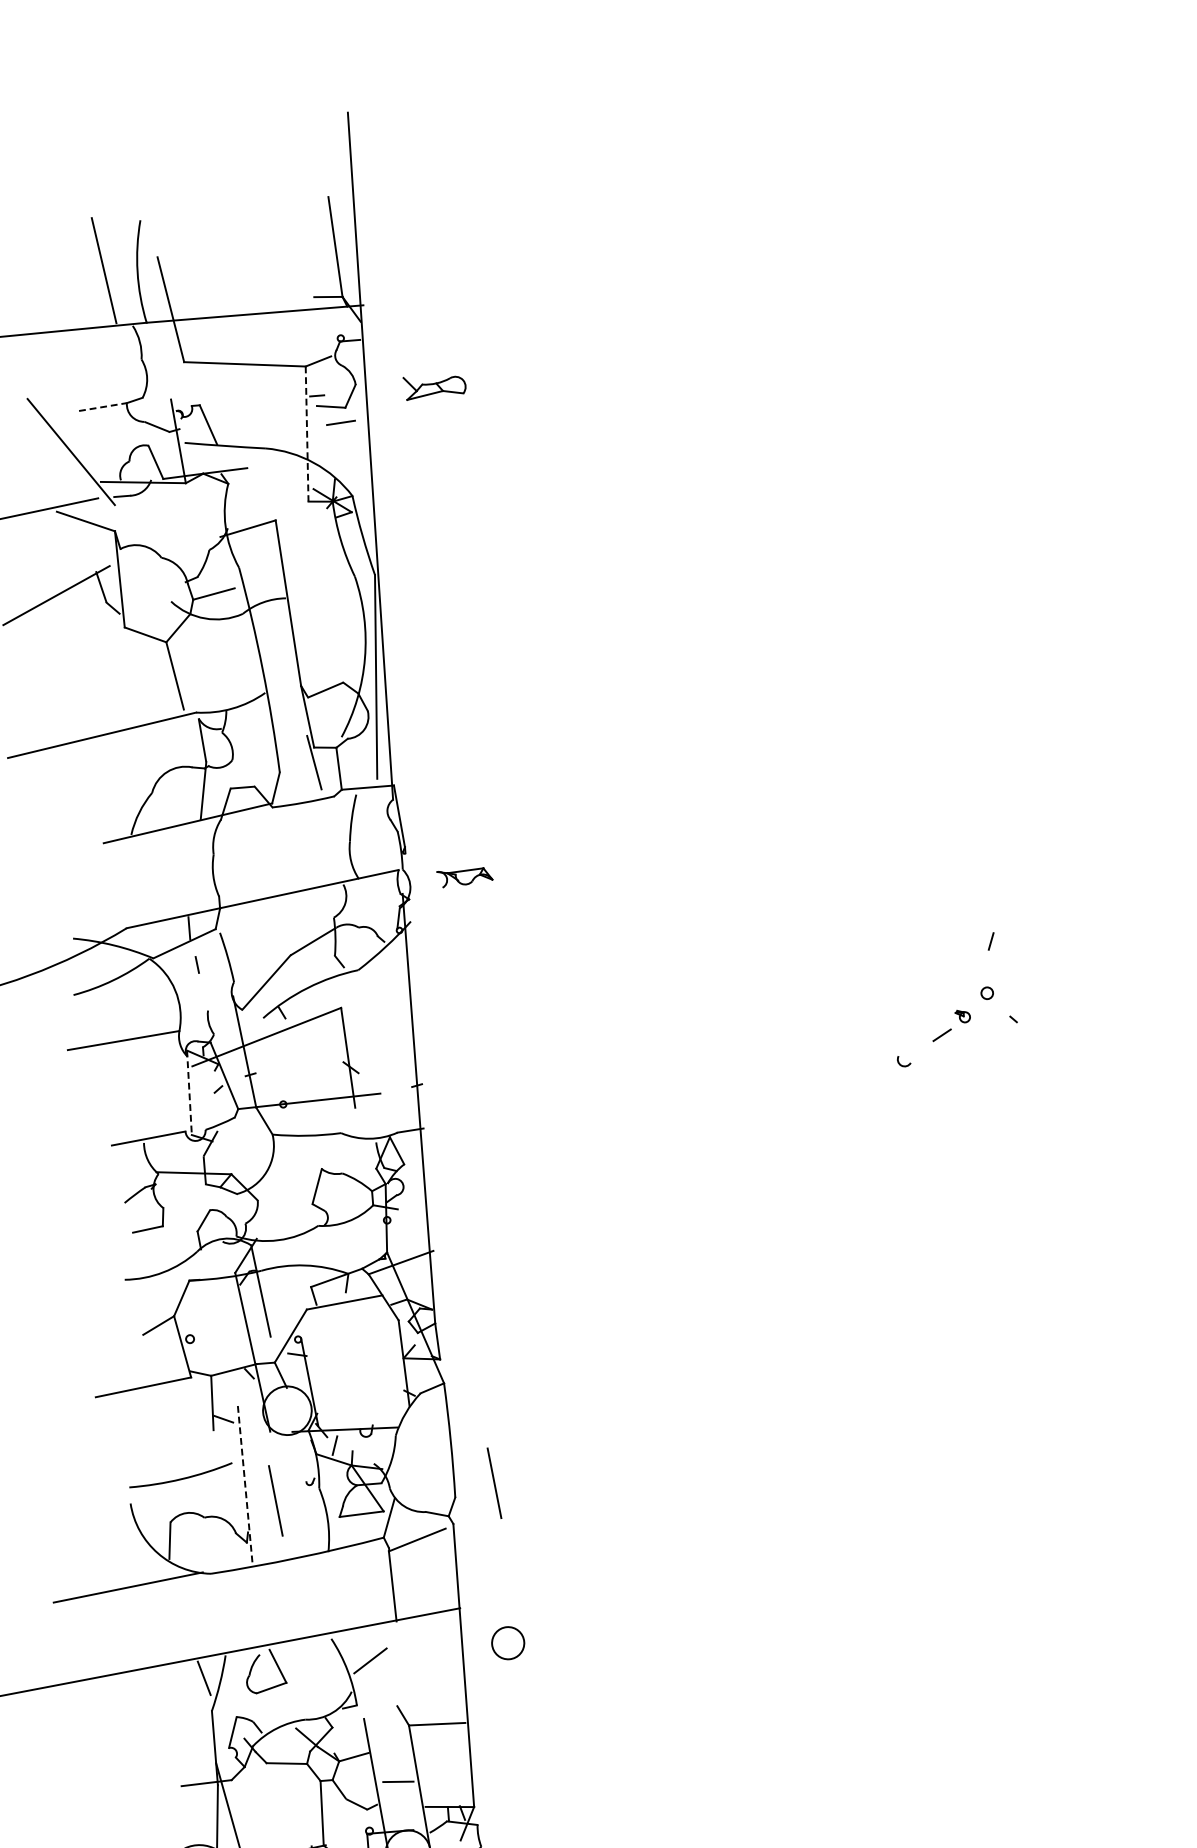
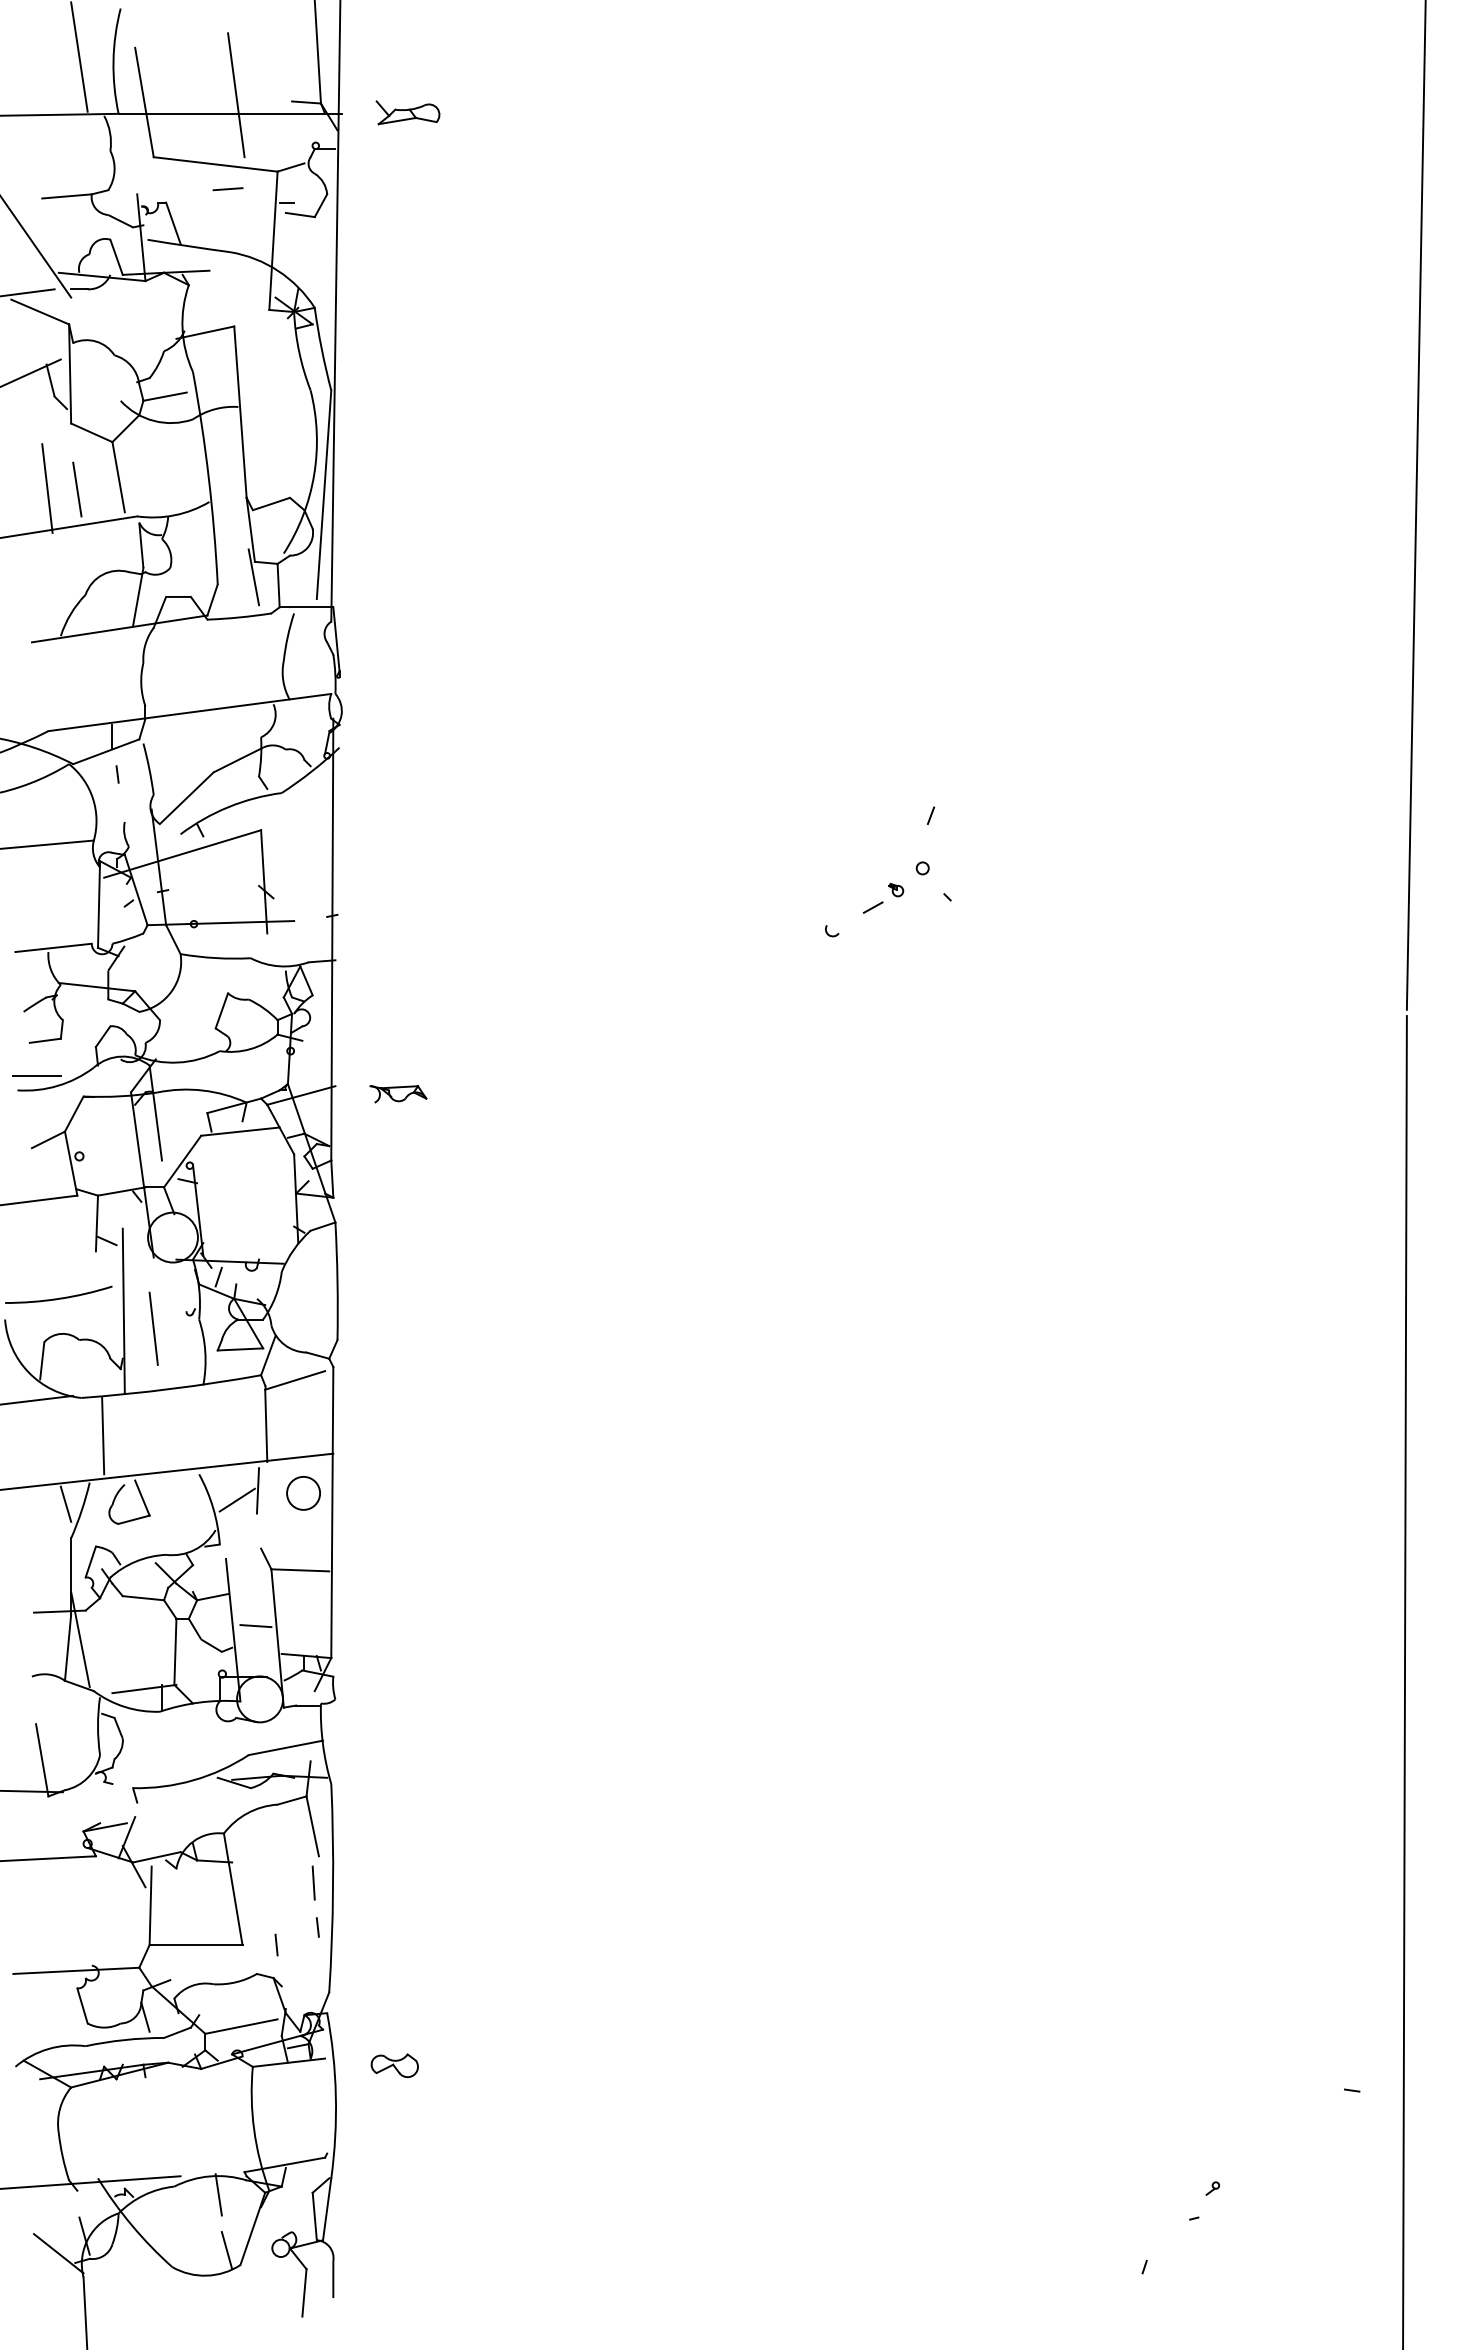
line: (259, 295) -> (236, 95), added
part: (434, 386) -> (407, 112), moved
line: (103, 407) -> (67, 196), dashed -> solid
line: (340, 423) -> (227, 189), moved
line: (307, 434) -> (273, 241), dashed -> solid
line: (136, 691) -> (77, 489), added
line: (106, 692) -> (47, 488), added
part: (465, 877) -> (398, 1094), moved
line: (189, 1093) -> (99, 905), dashed -> solid
line: (142, 1263) -> (36, 1075), added
line: (494, 1483) -> (378, 1328), removed
line: (245, 1486) -> (123, 1311), dashed -> solid
line: (235, 1608) -> (103, 1435), added
circle: (508, 1643) -> (303, 1493), moved
line: (389, 1649) -> (257, 1490), added

